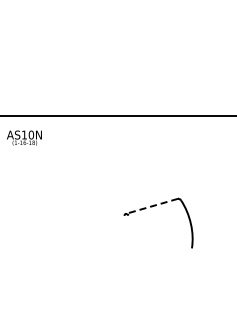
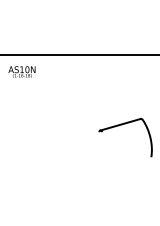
line: (151, 206) -> (120, 124), dashed -> solid

